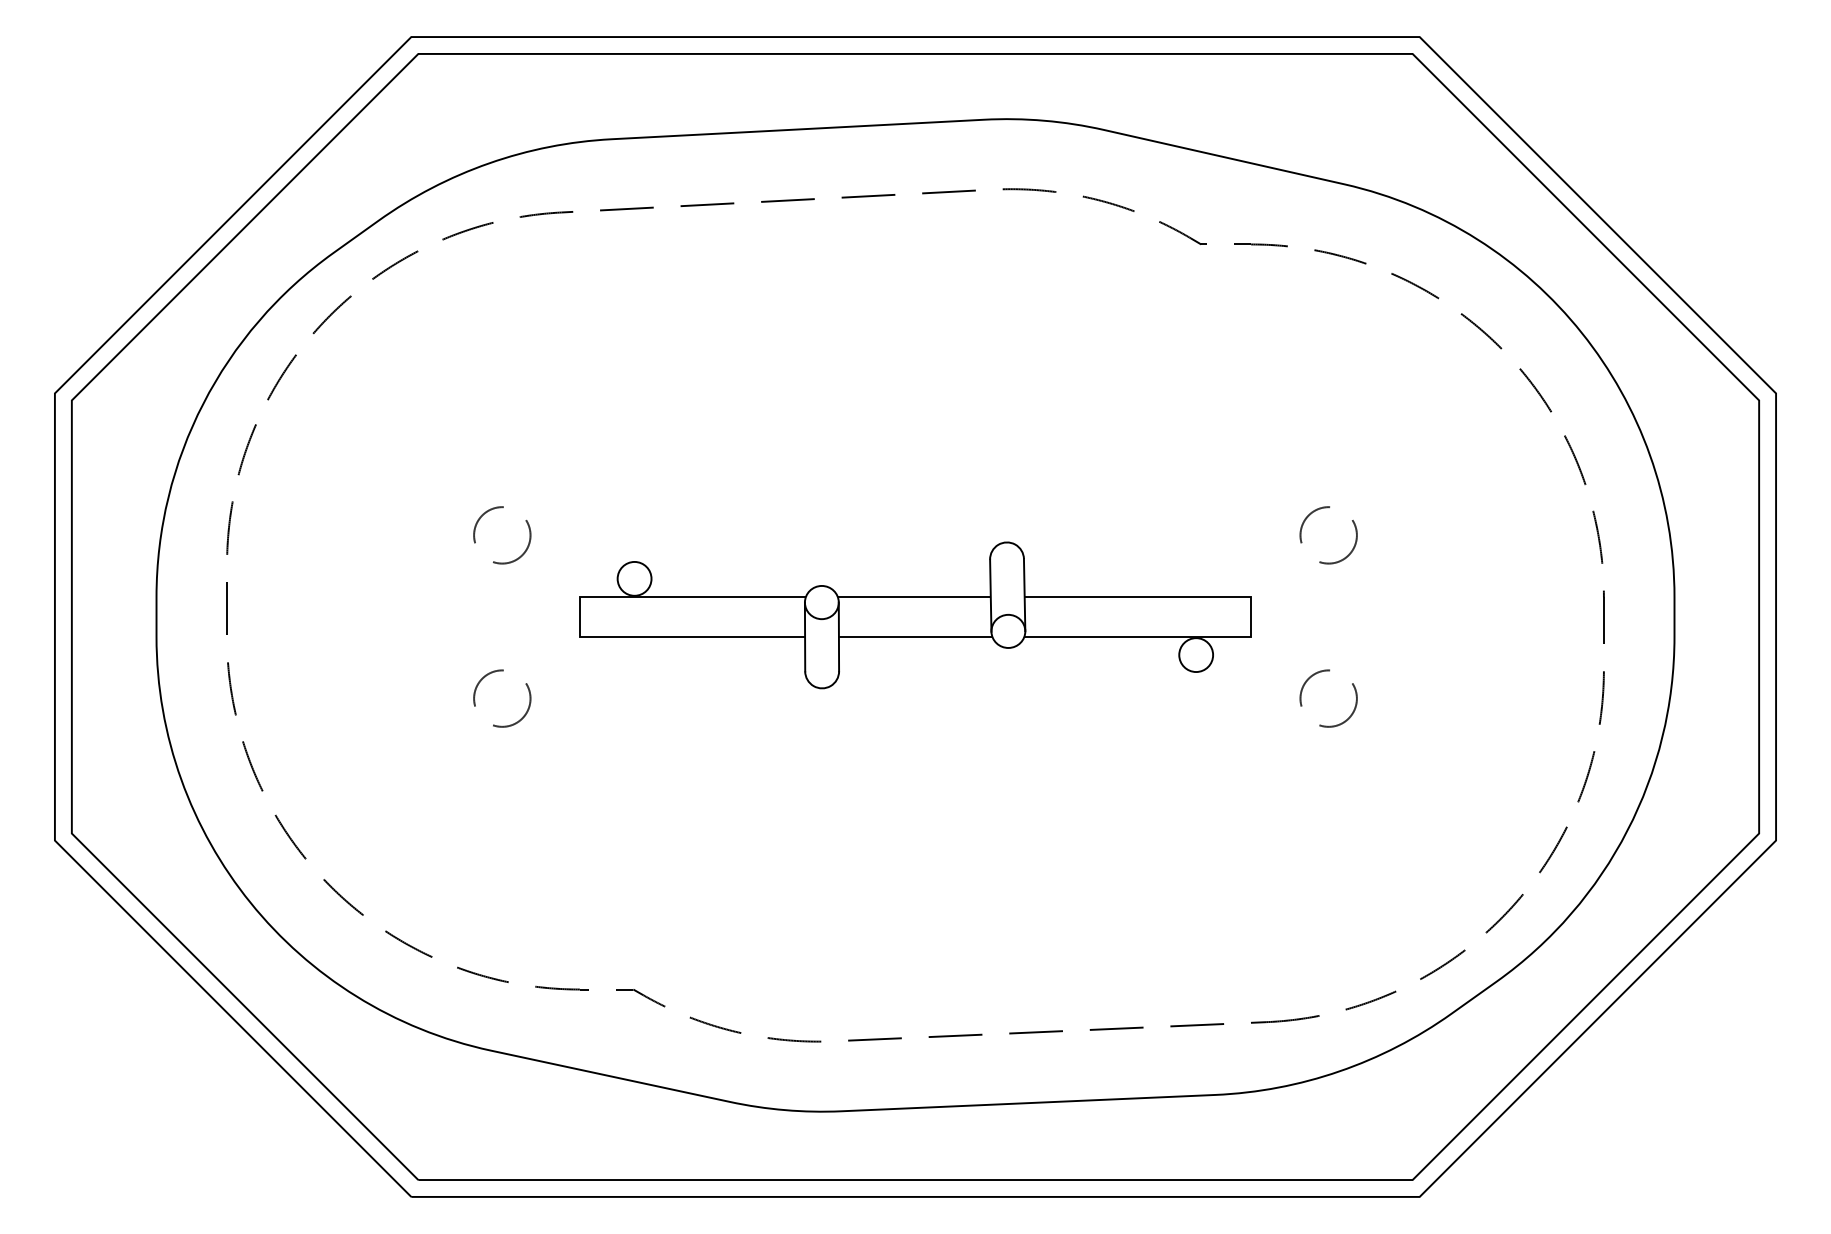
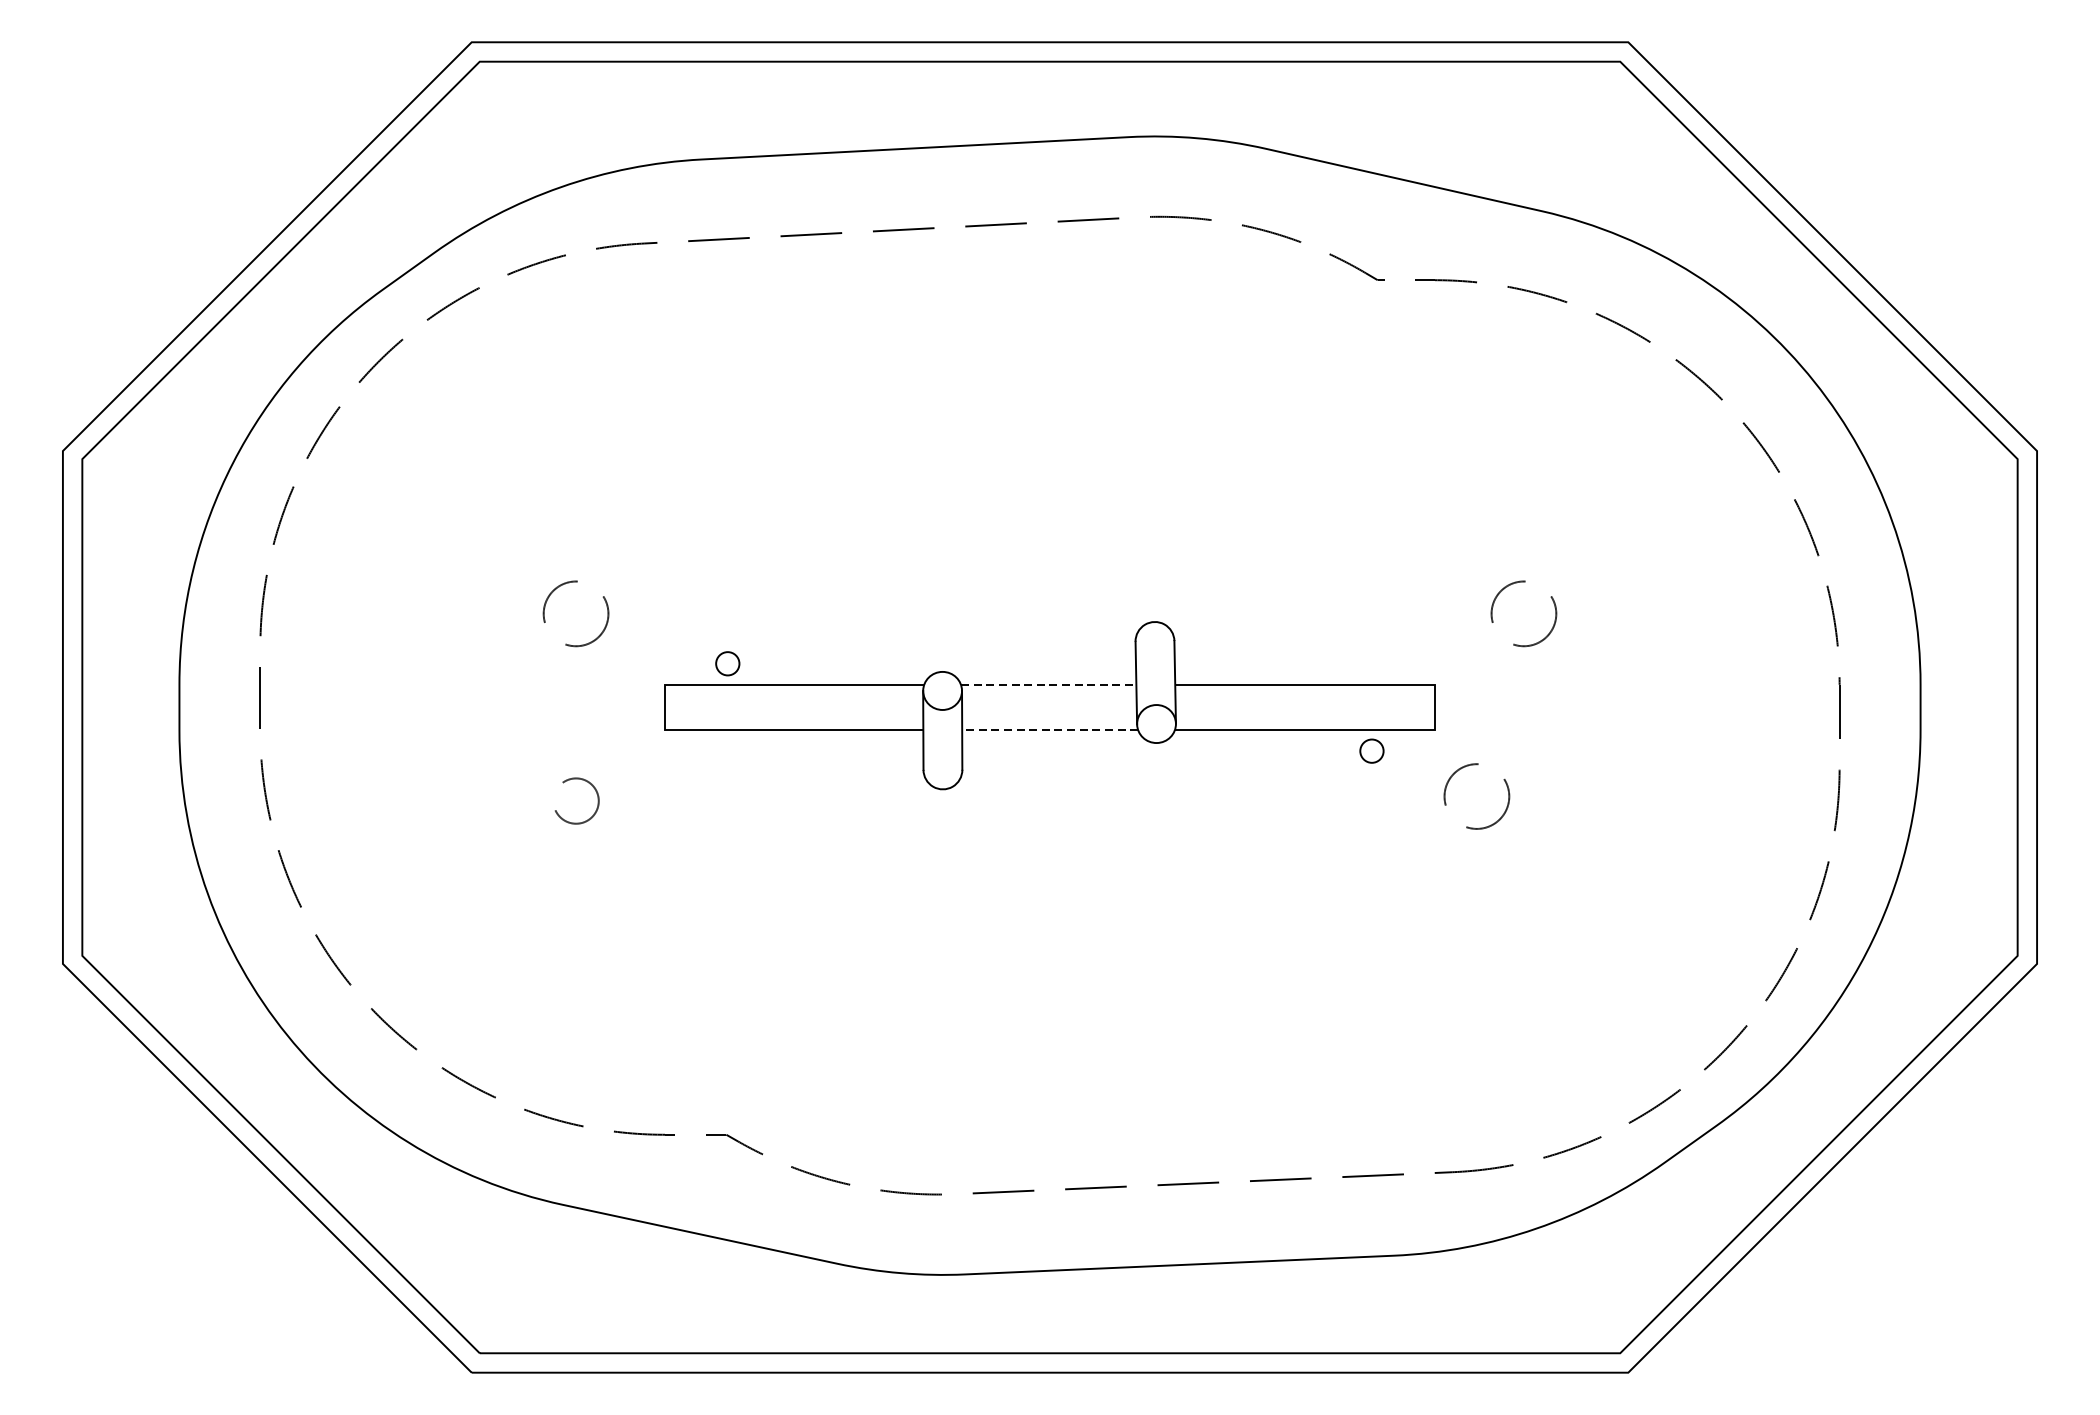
circle: (634, 578) -> (727, 663), size x0.6
line: (914, 597) -> (1048, 685), solid -> dashed
line: (915, 636) -> (1050, 729), solid -> dashed
circle: (1196, 655) -> (1372, 751), size x0.6
circle: (502, 698) -> (576, 800), size x0.7
circle: (1328, 698) -> (1476, 796), moved

